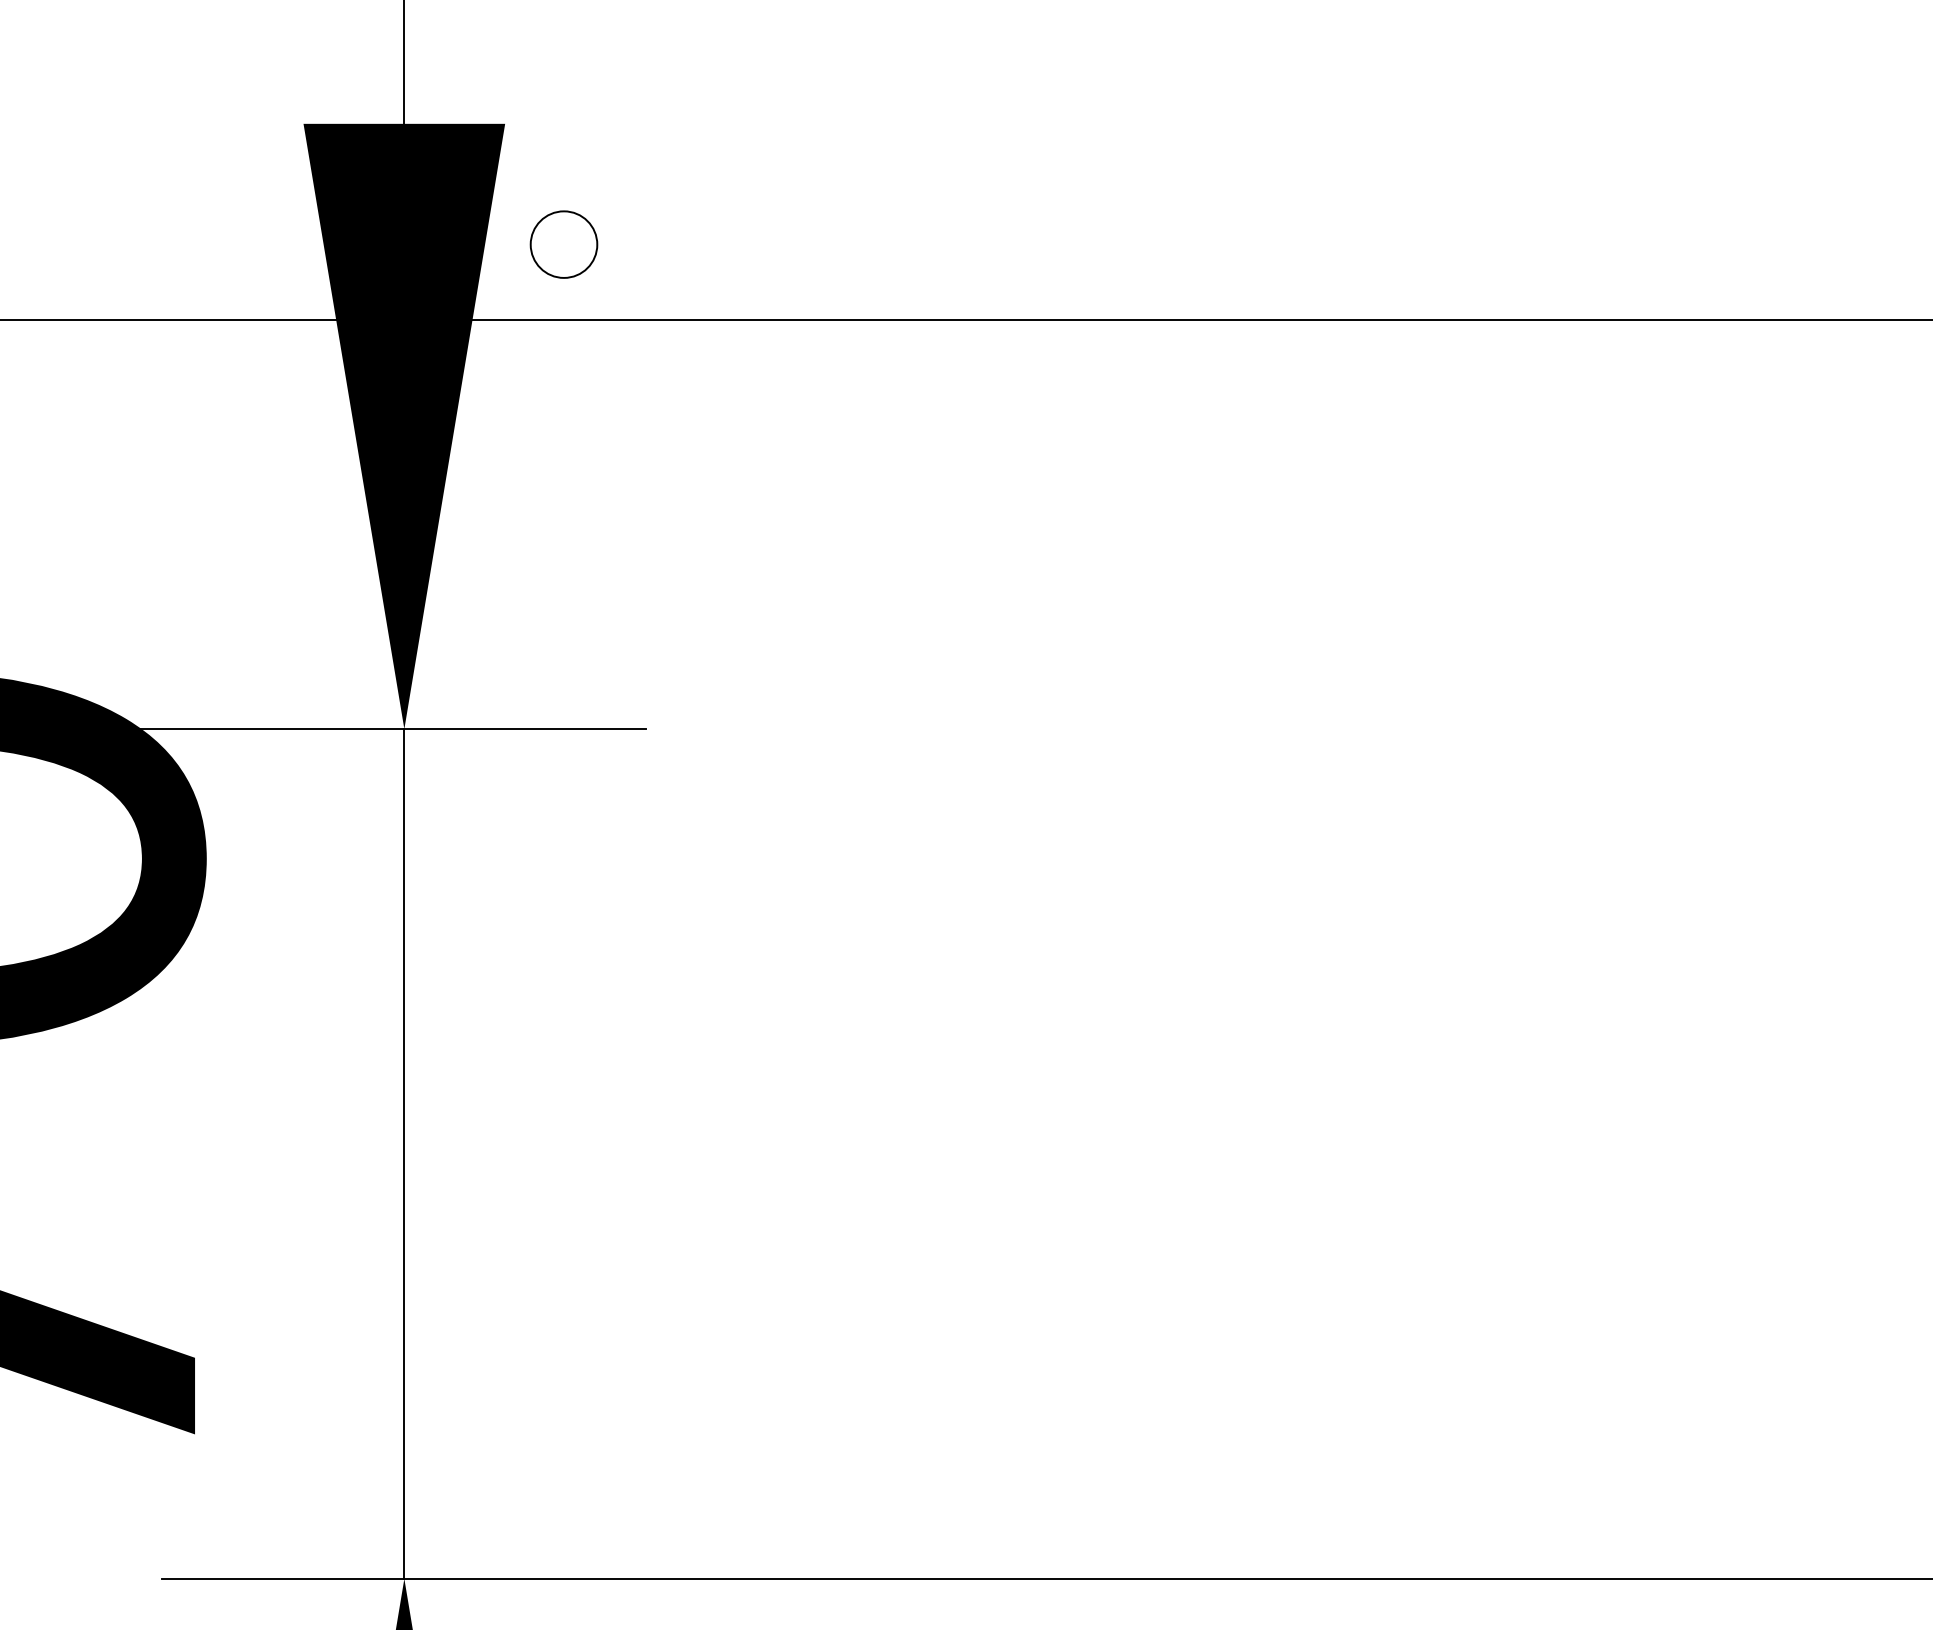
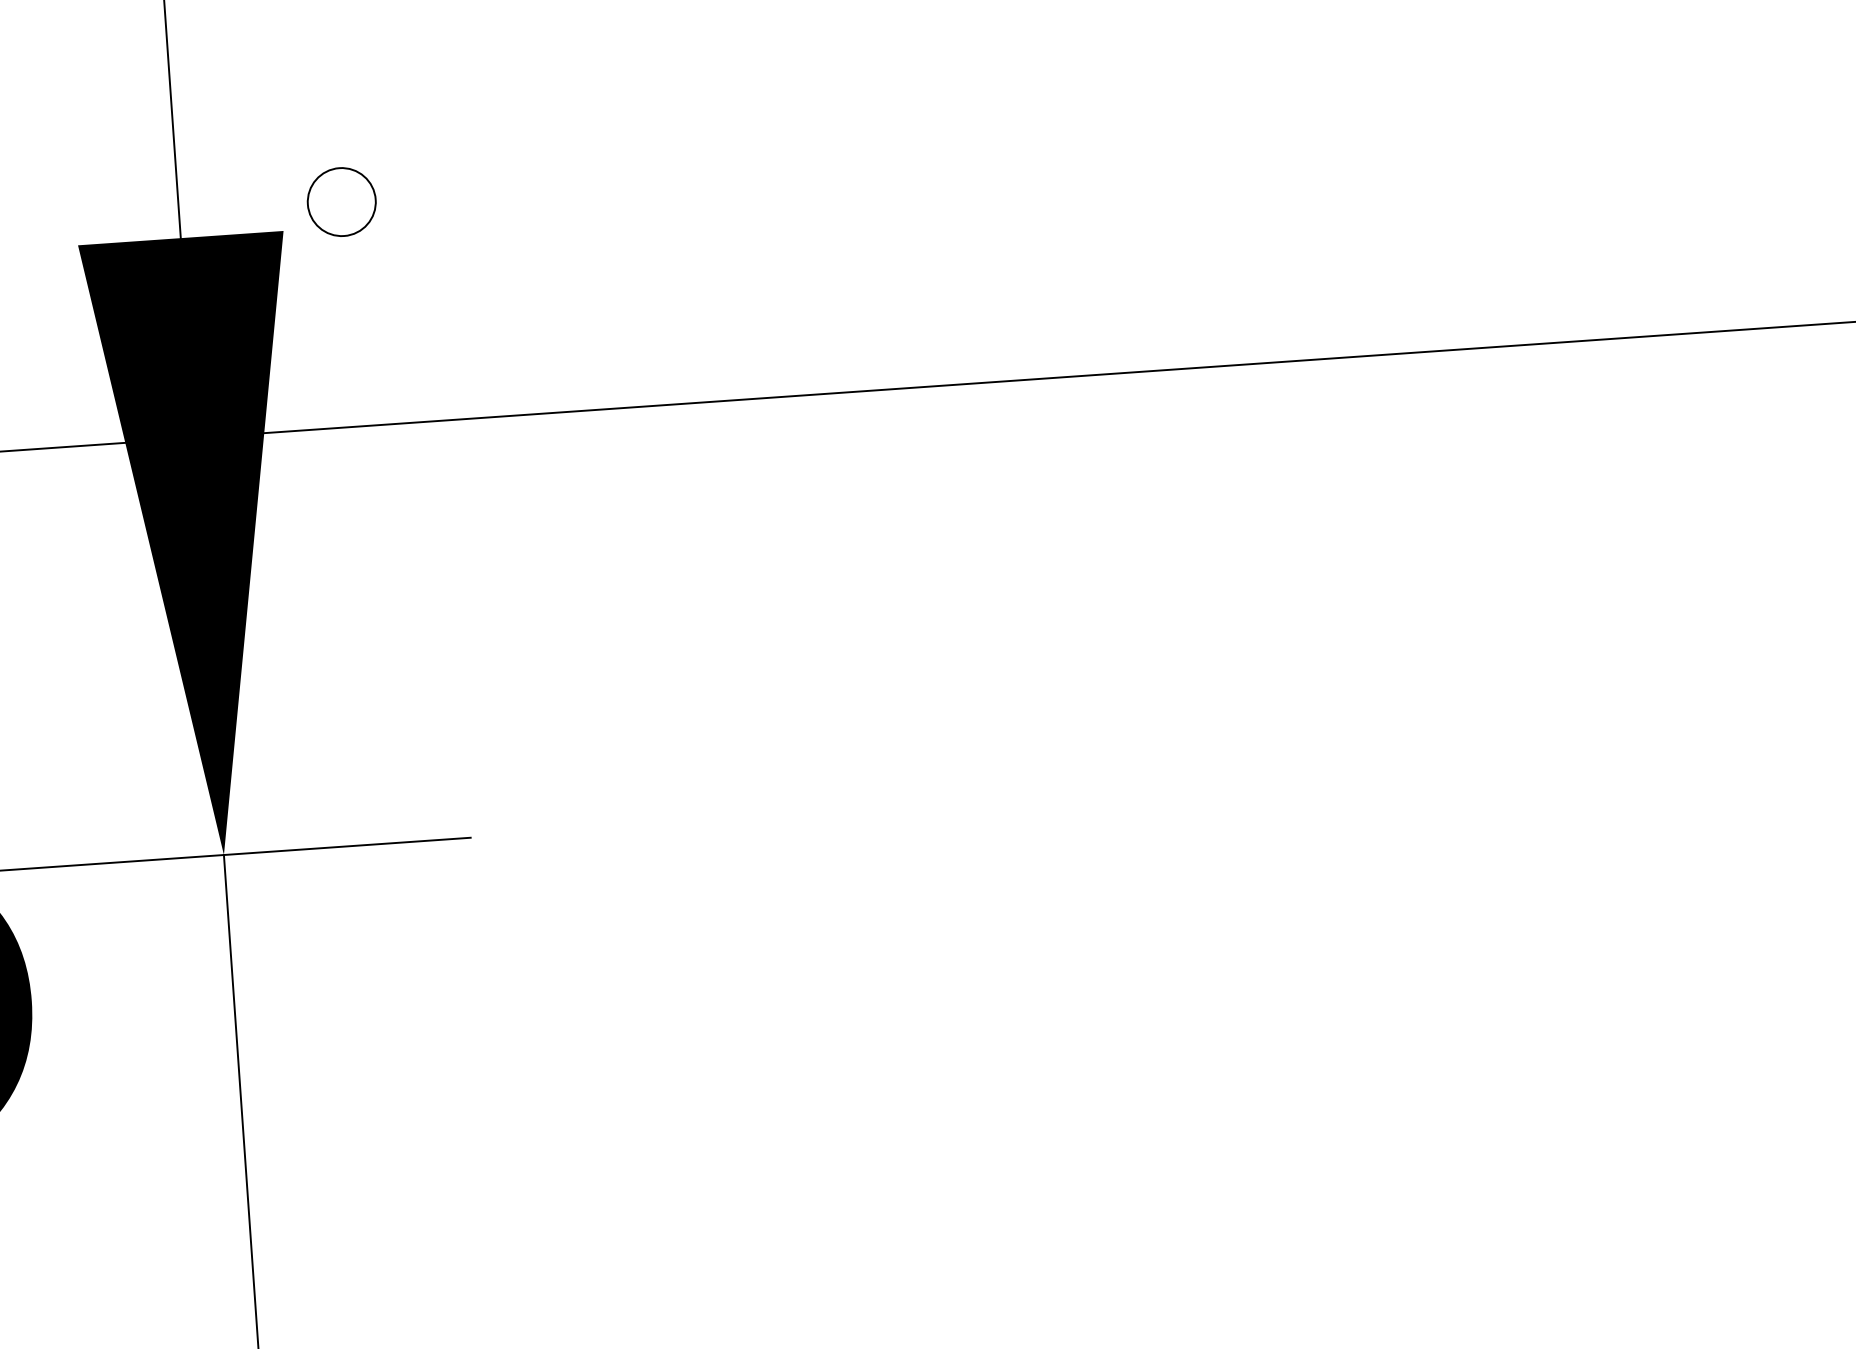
circle: (563, 244) -> (341, 201), moved

